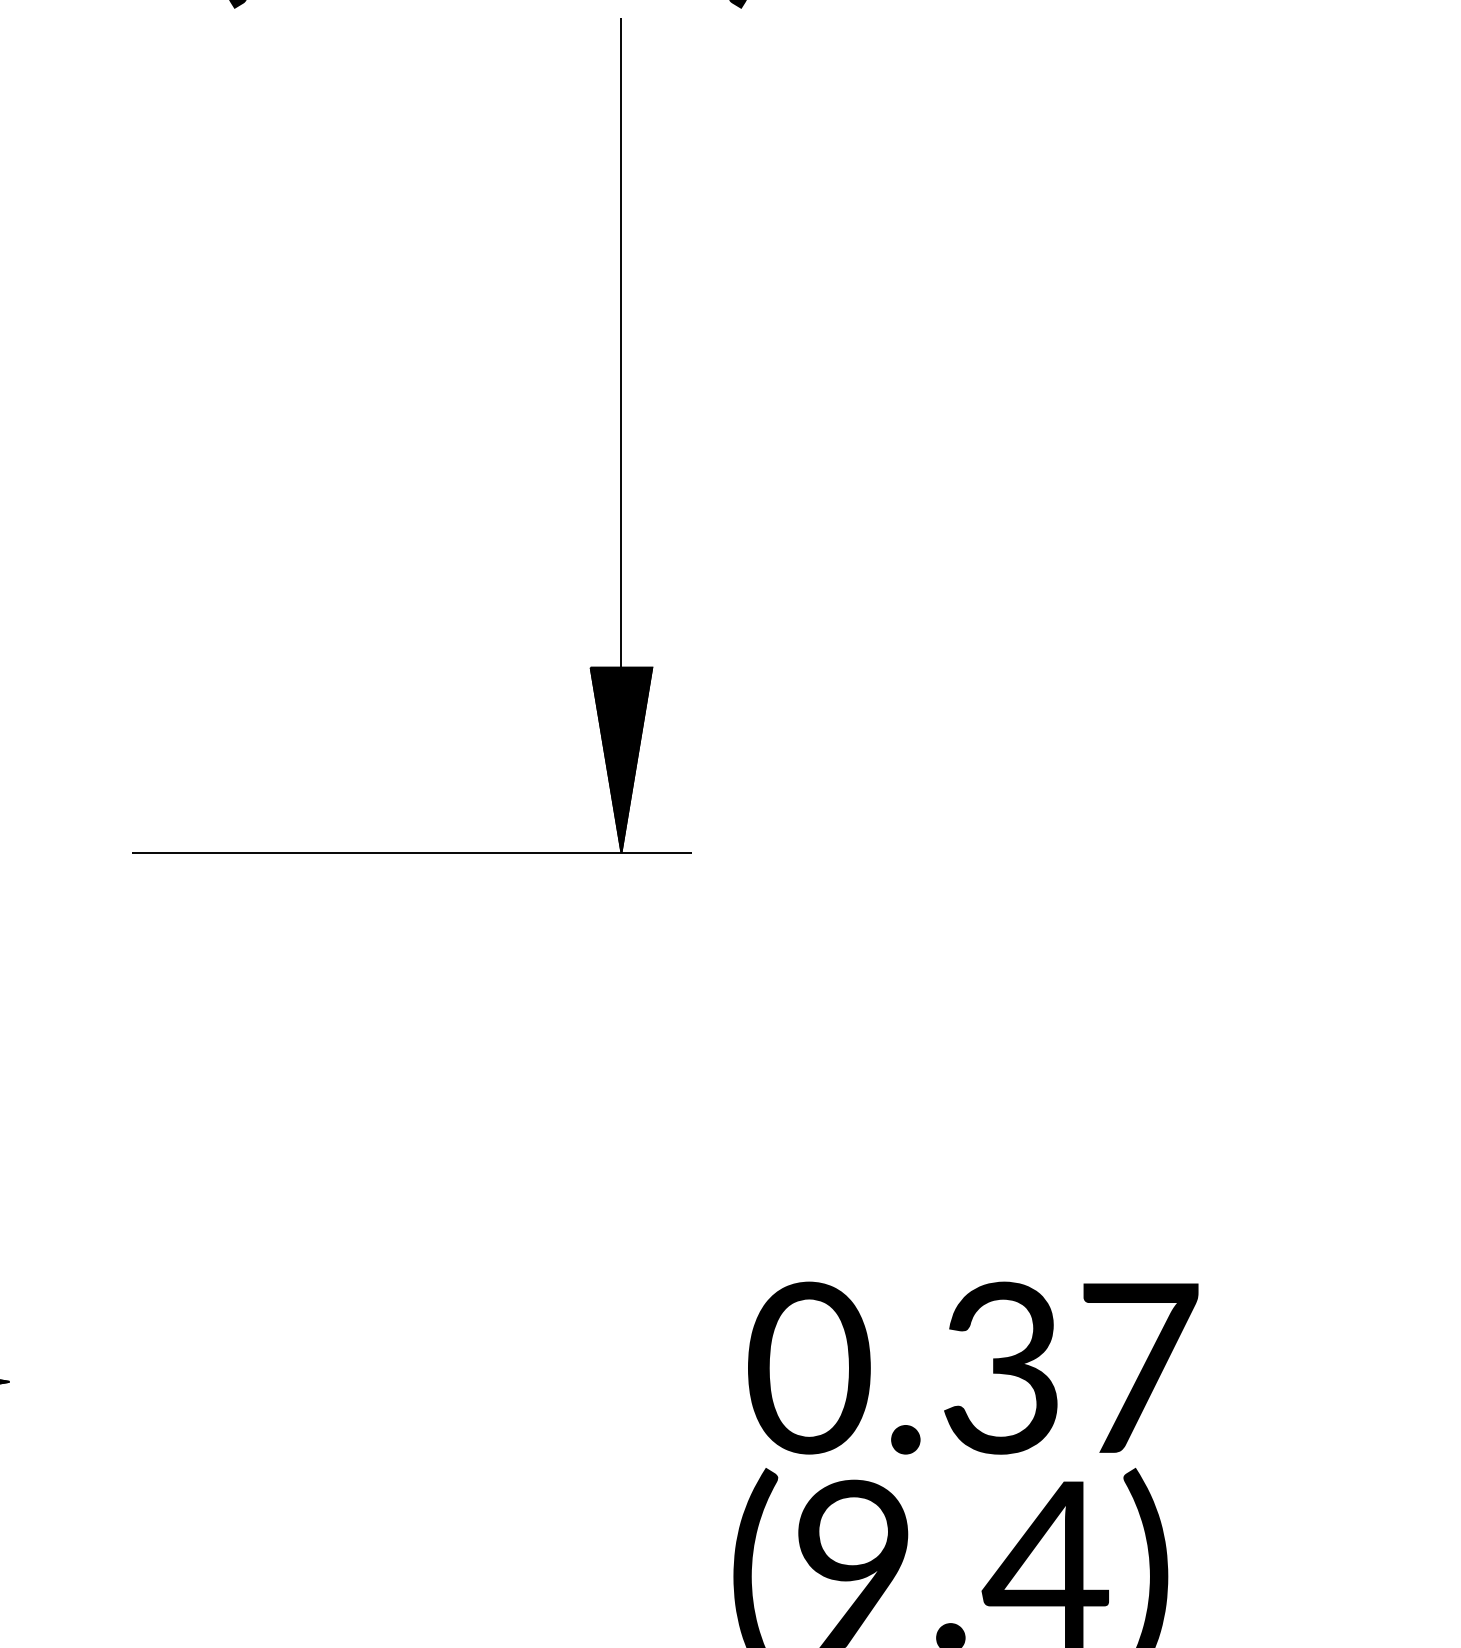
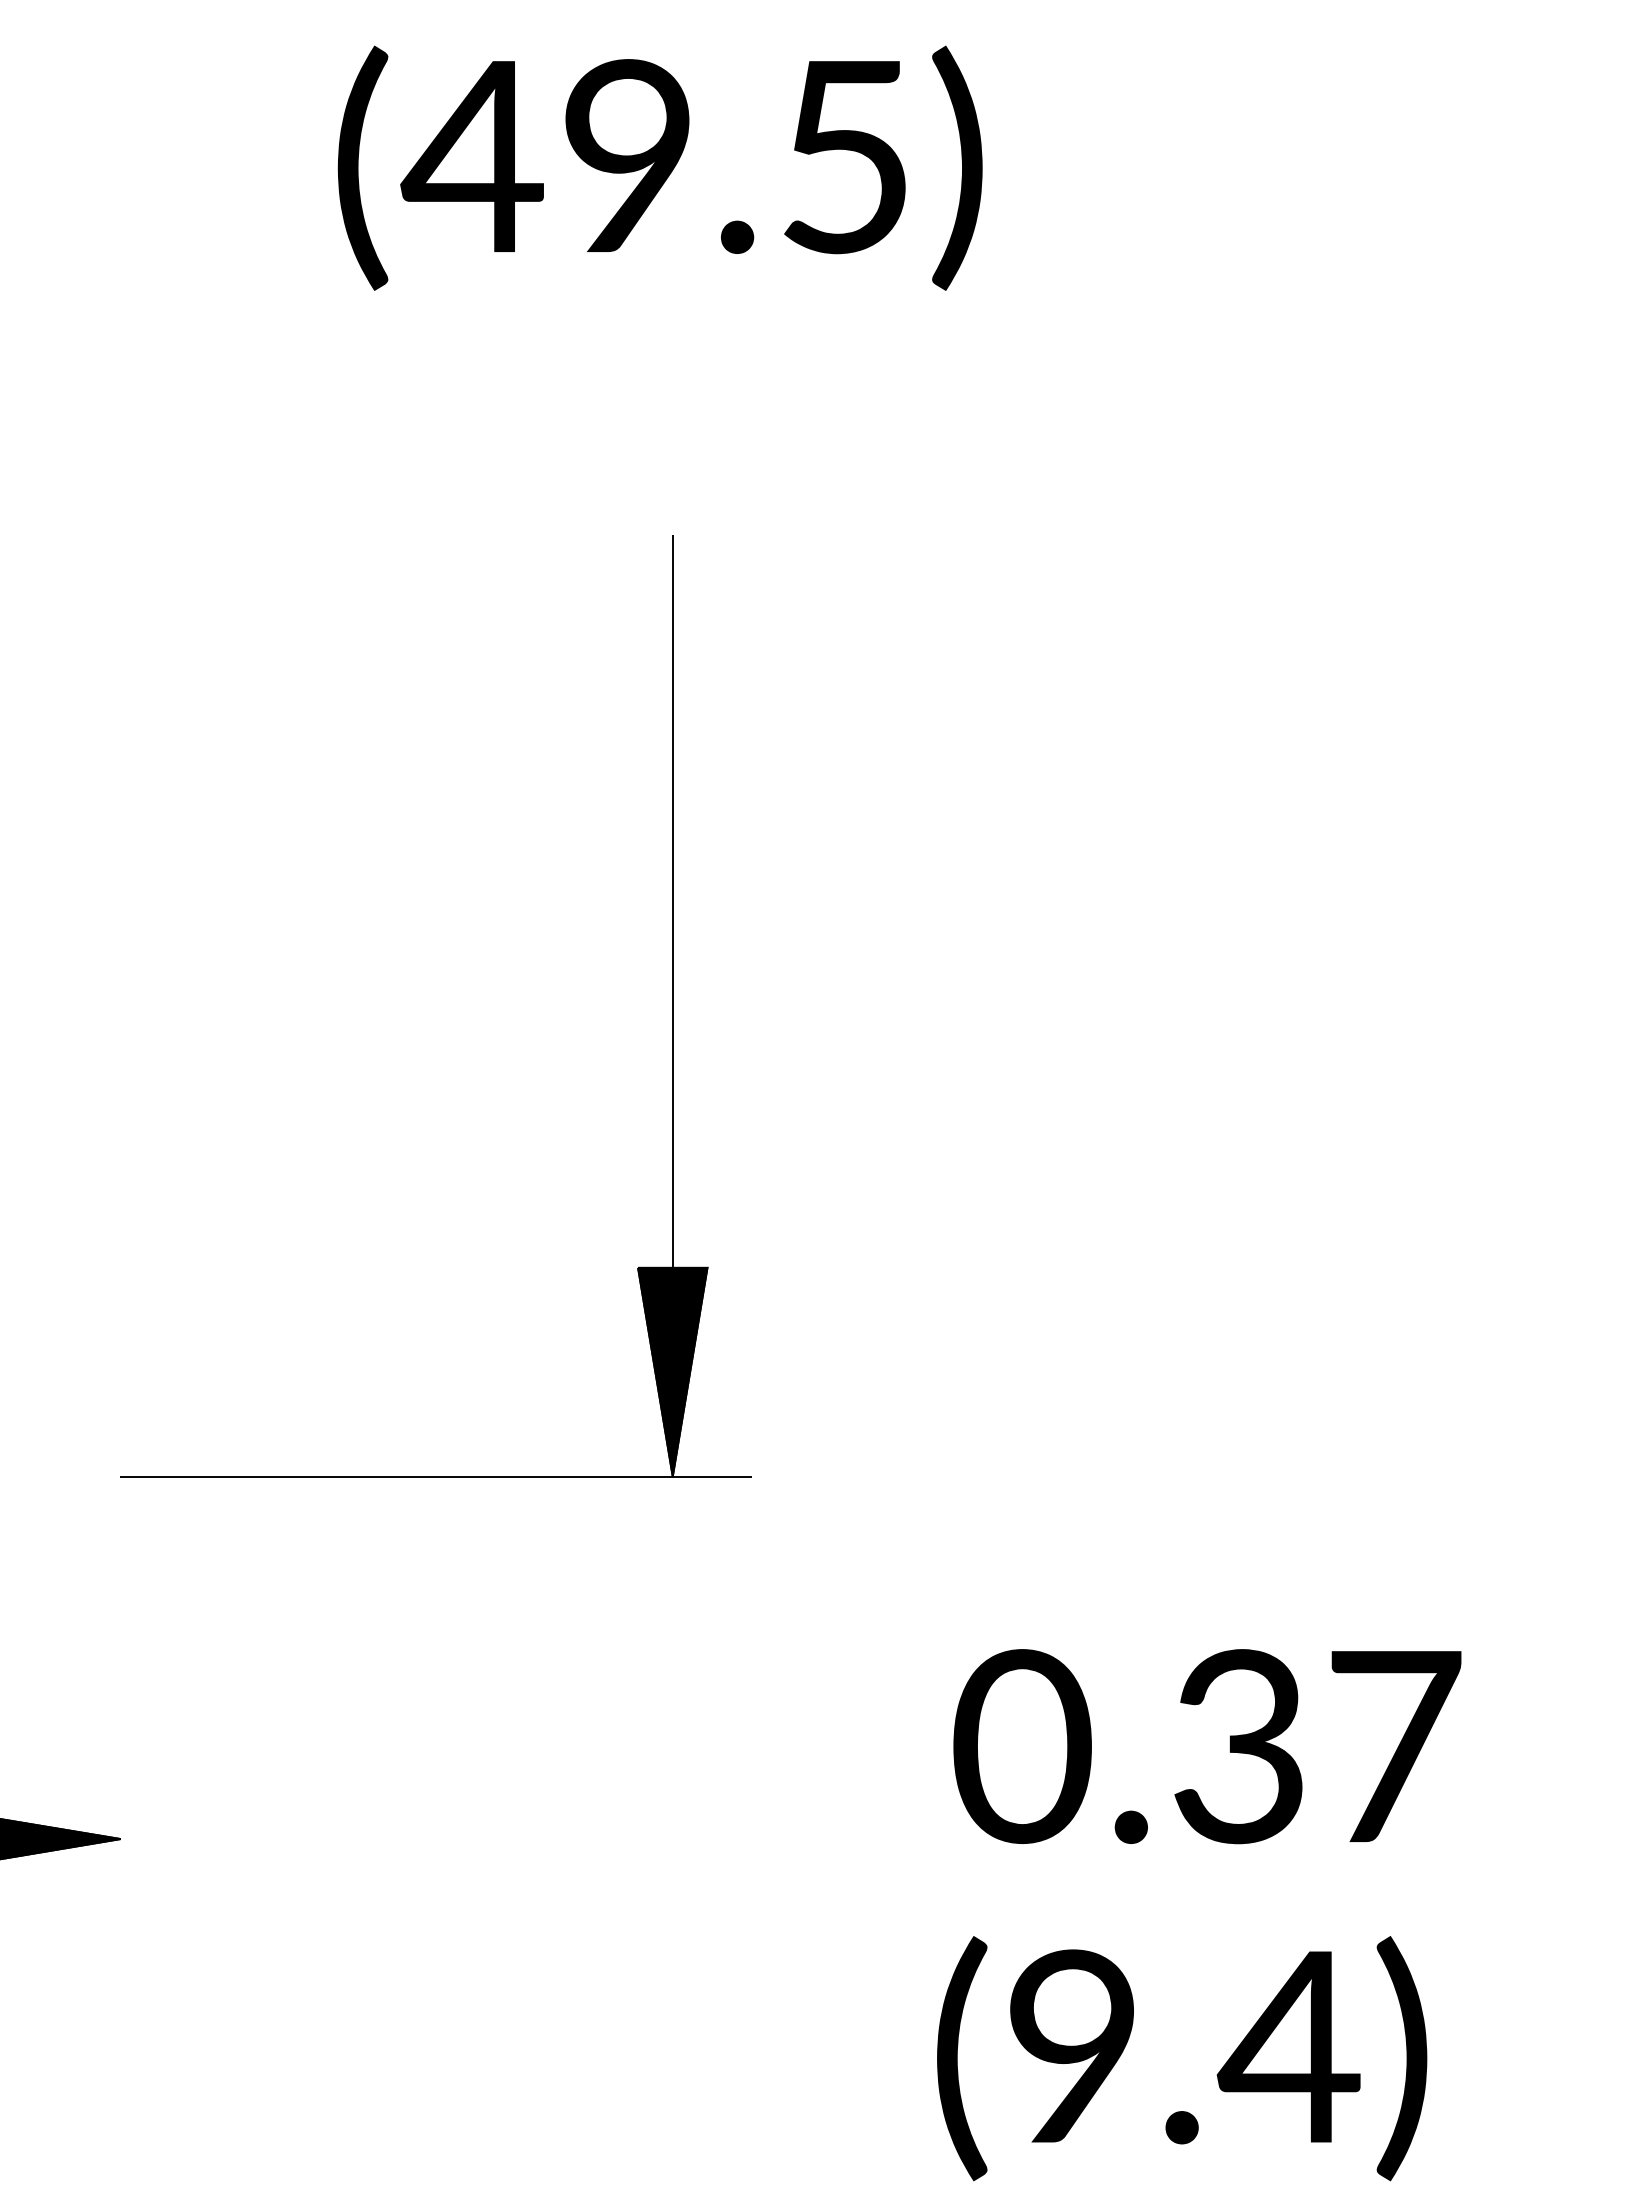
part: (621, 435) -> (672, 1006), moved
text: (973, 1368) -> (1207, 1746), moved

